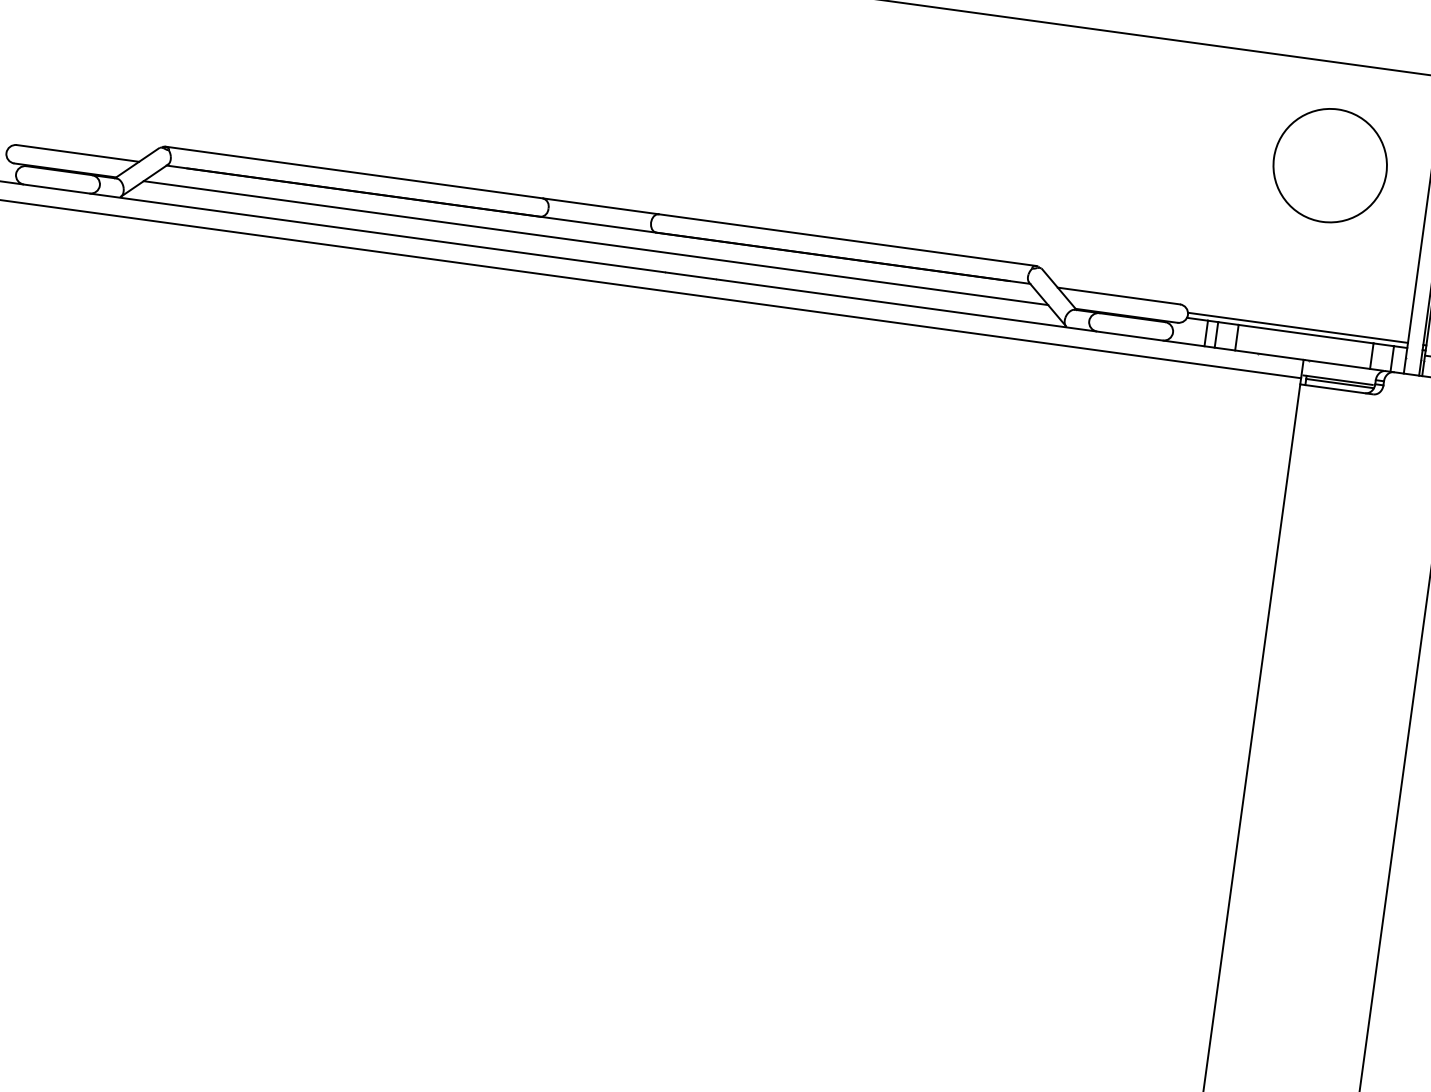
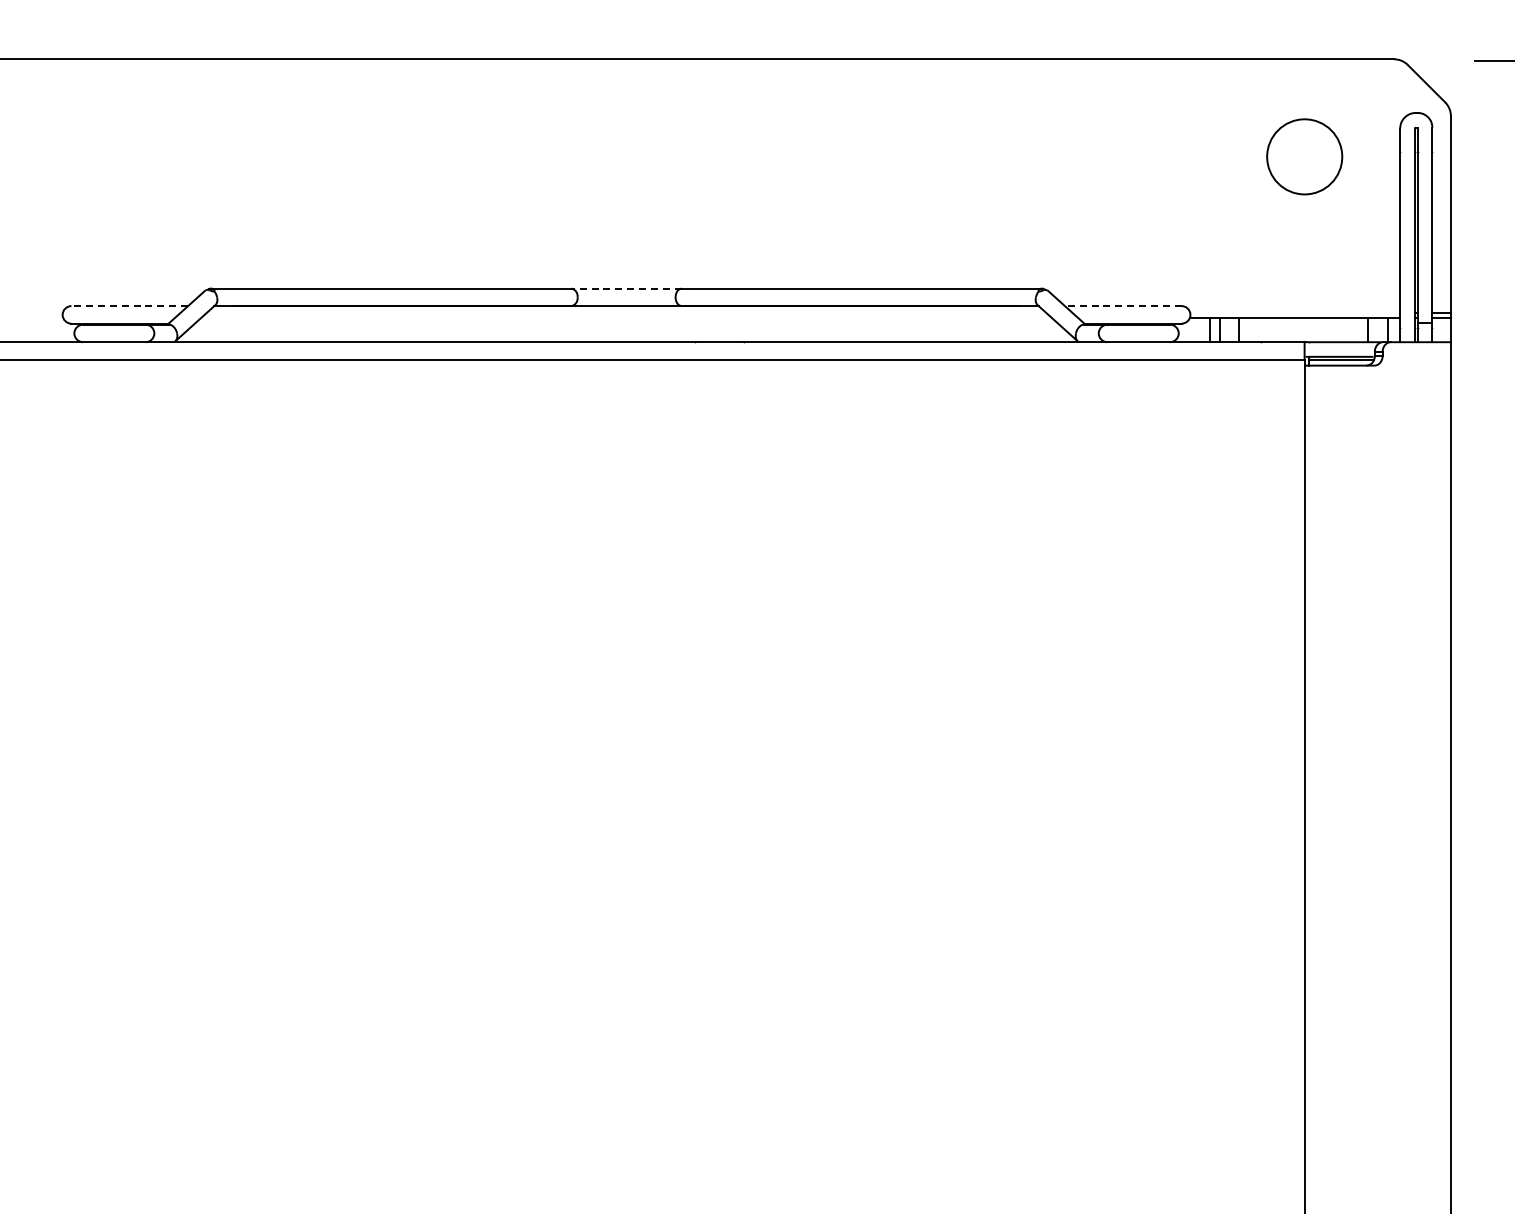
line: (77, 153) -> (129, 306), solid -> dashed
circle: (1330, 165) -> (1304, 156), size x0.7
line: (600, 206) -> (626, 288), solid -> dashed
line: (595, 242) -> (626, 323), removed
line: (1117, 296) -> (1122, 306), solid -> dashed
line: (1298, 327) -> (1295, 312), removed

